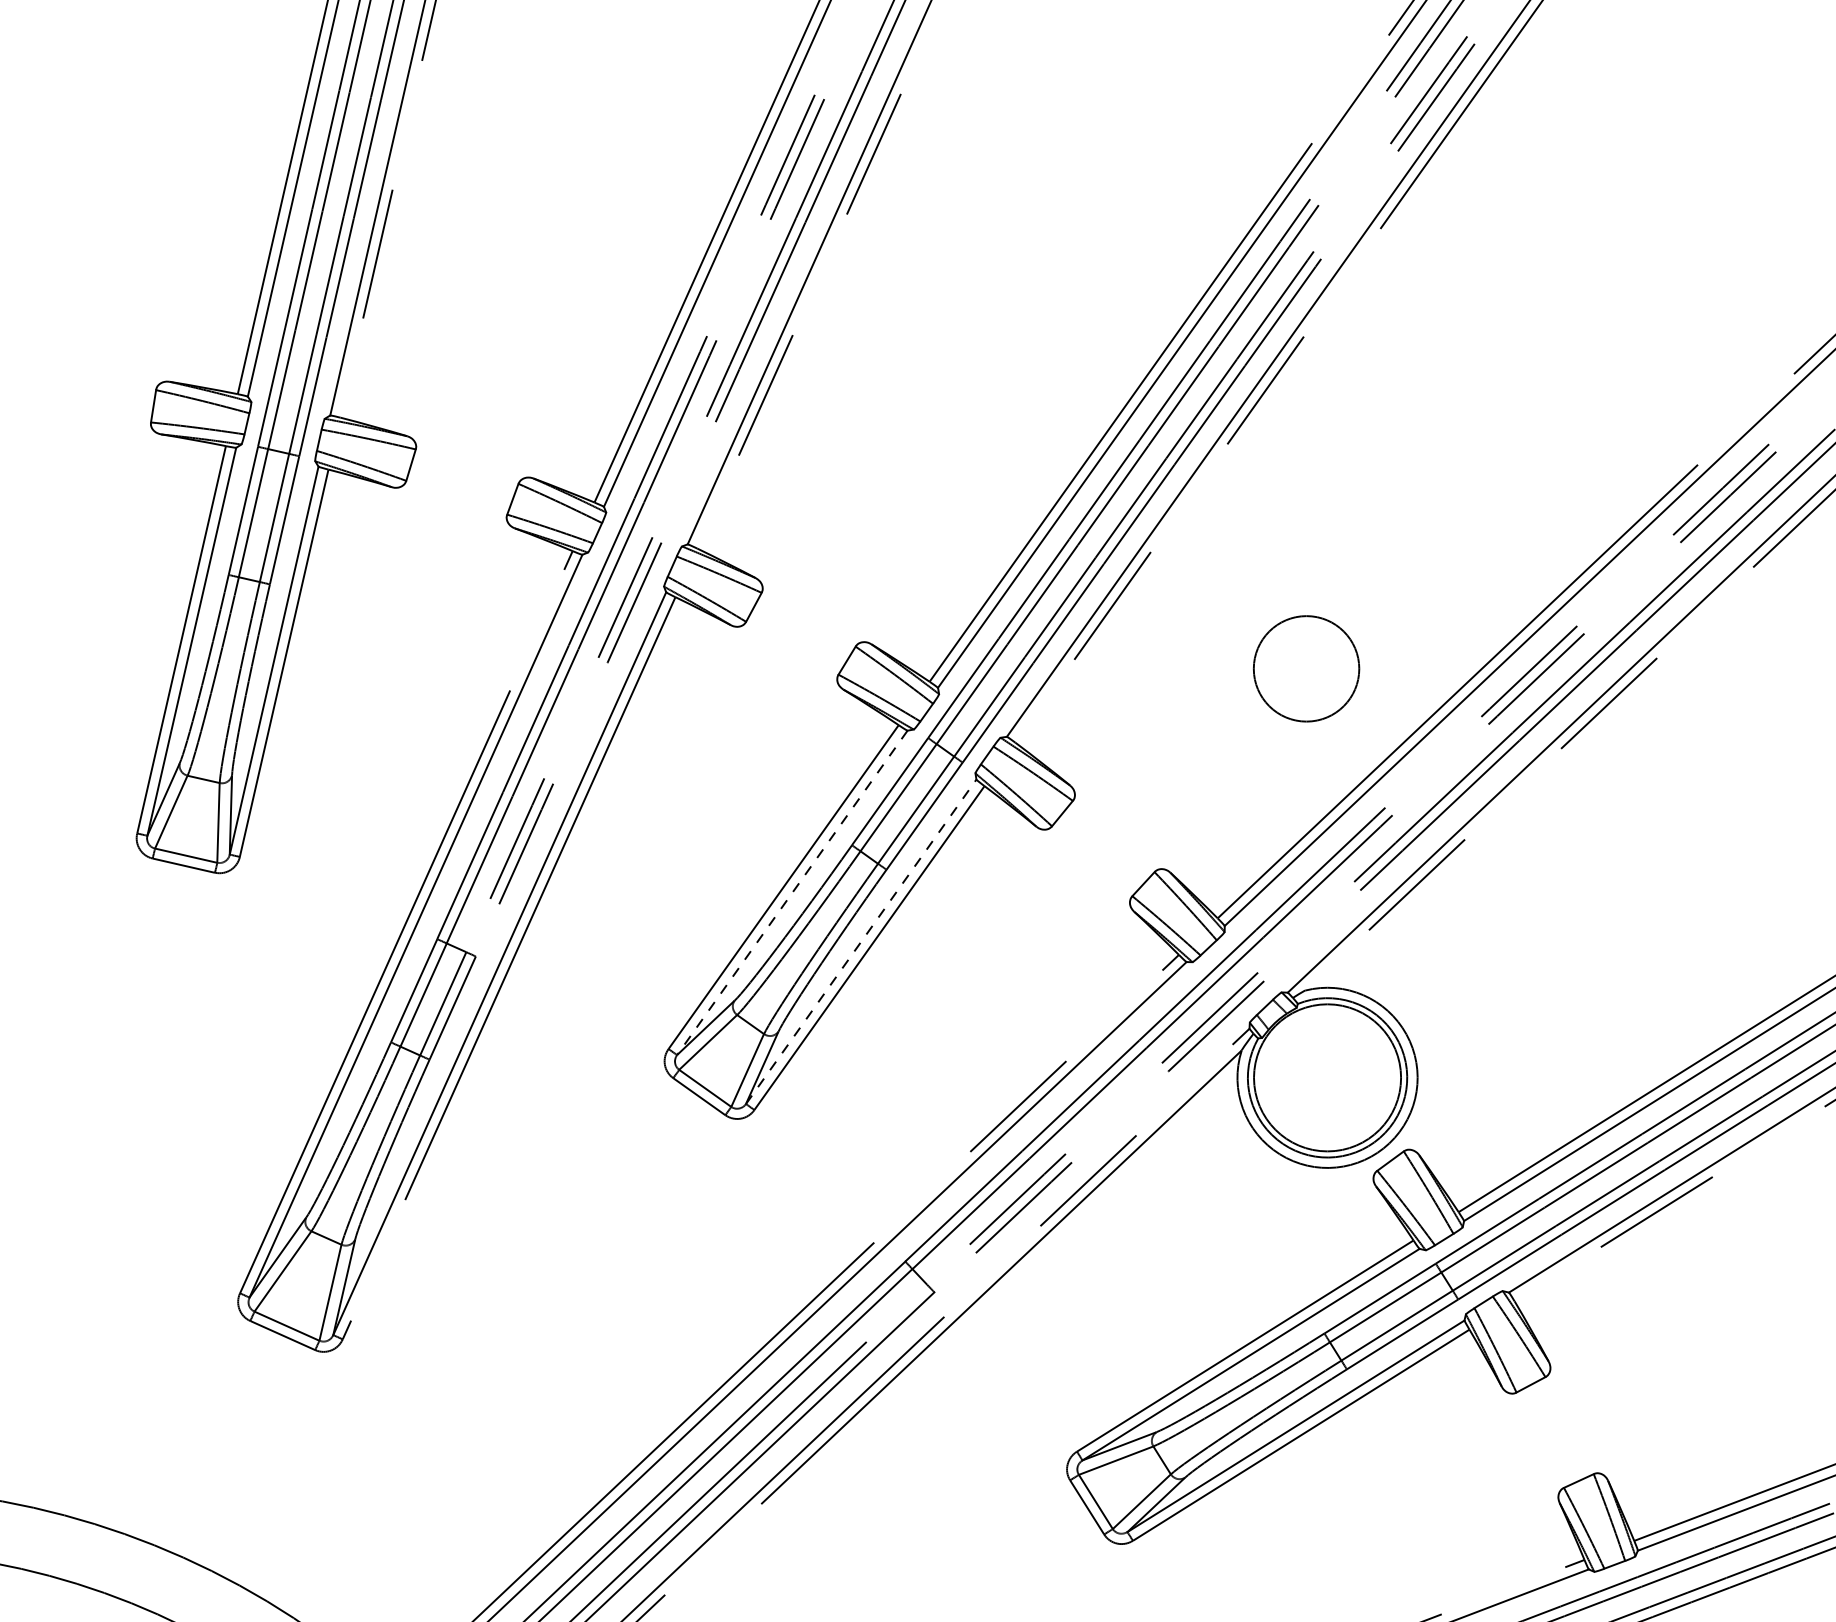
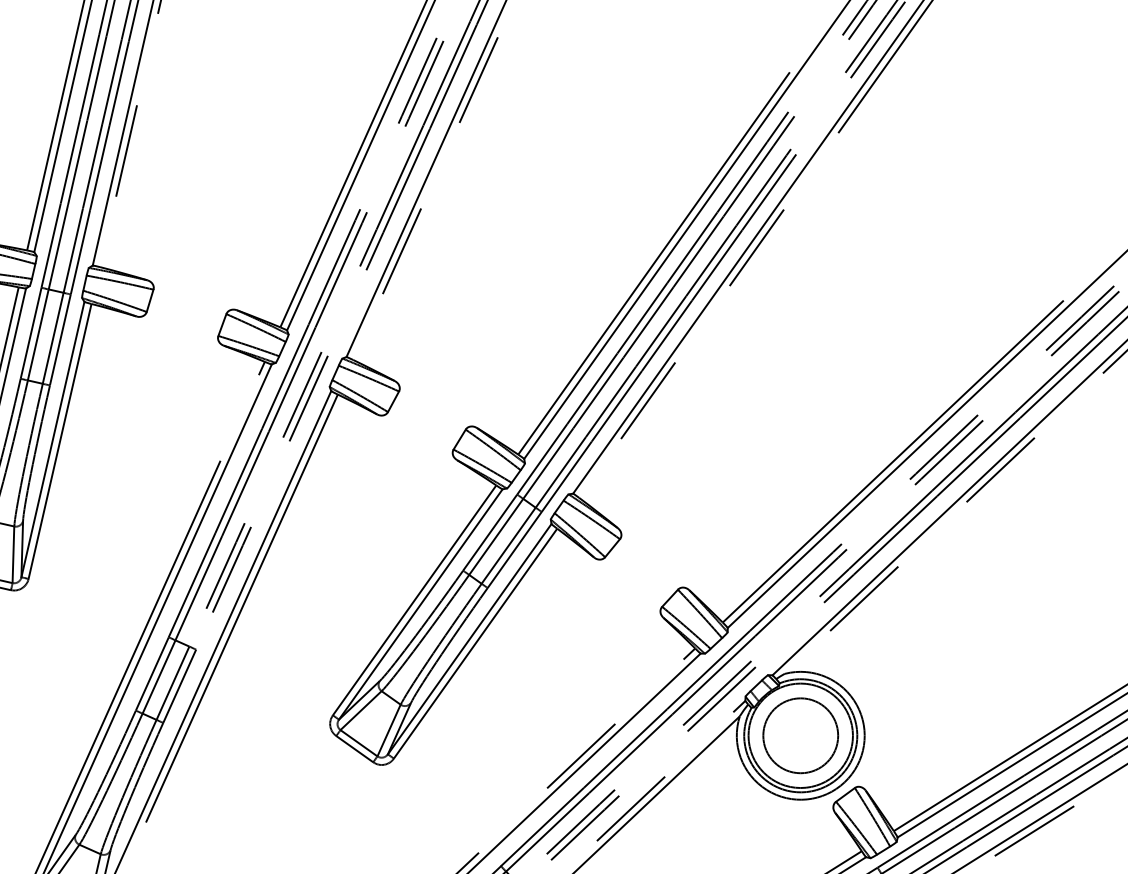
circle: (1306, 668) -> (800, 735), moved
line: (792, 892) -> (420, 604), dashed -> solid
line: (861, 941) -> (469, 638), dashed -> solid

